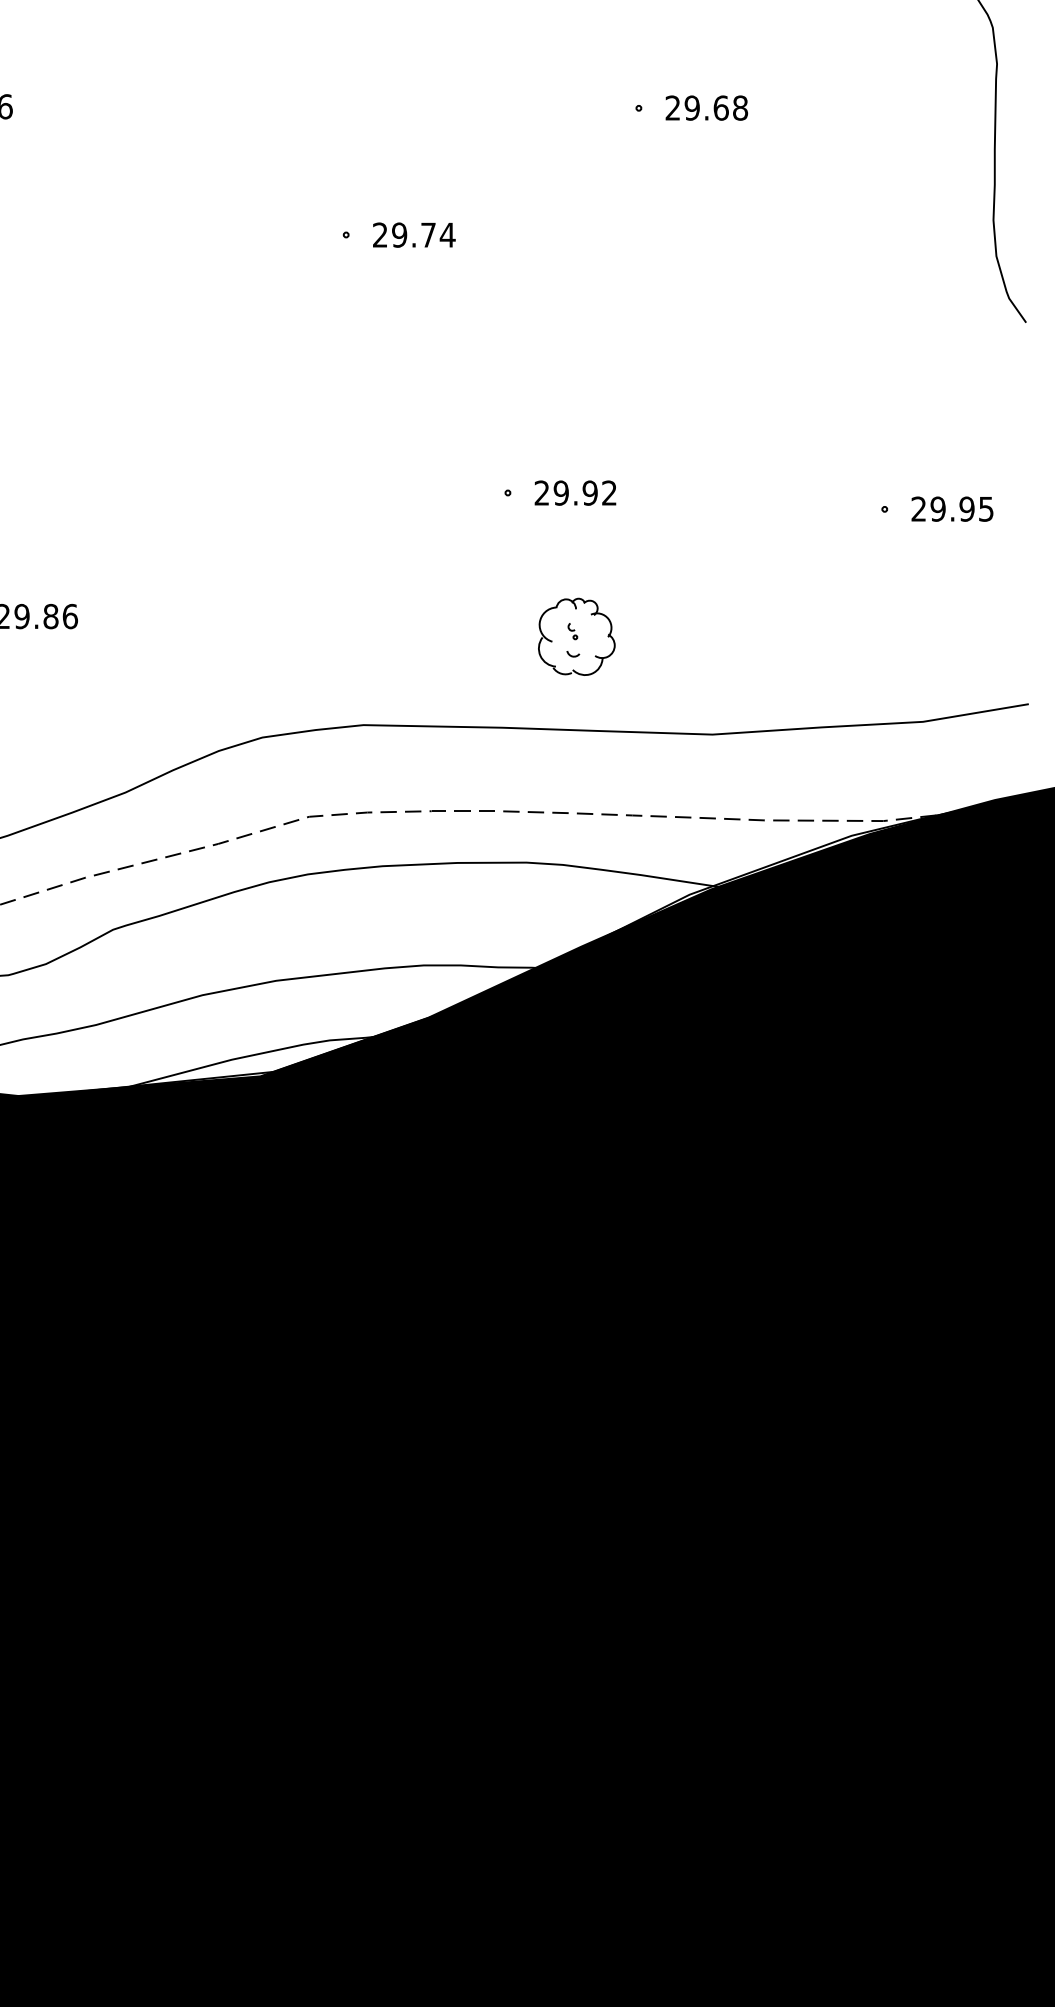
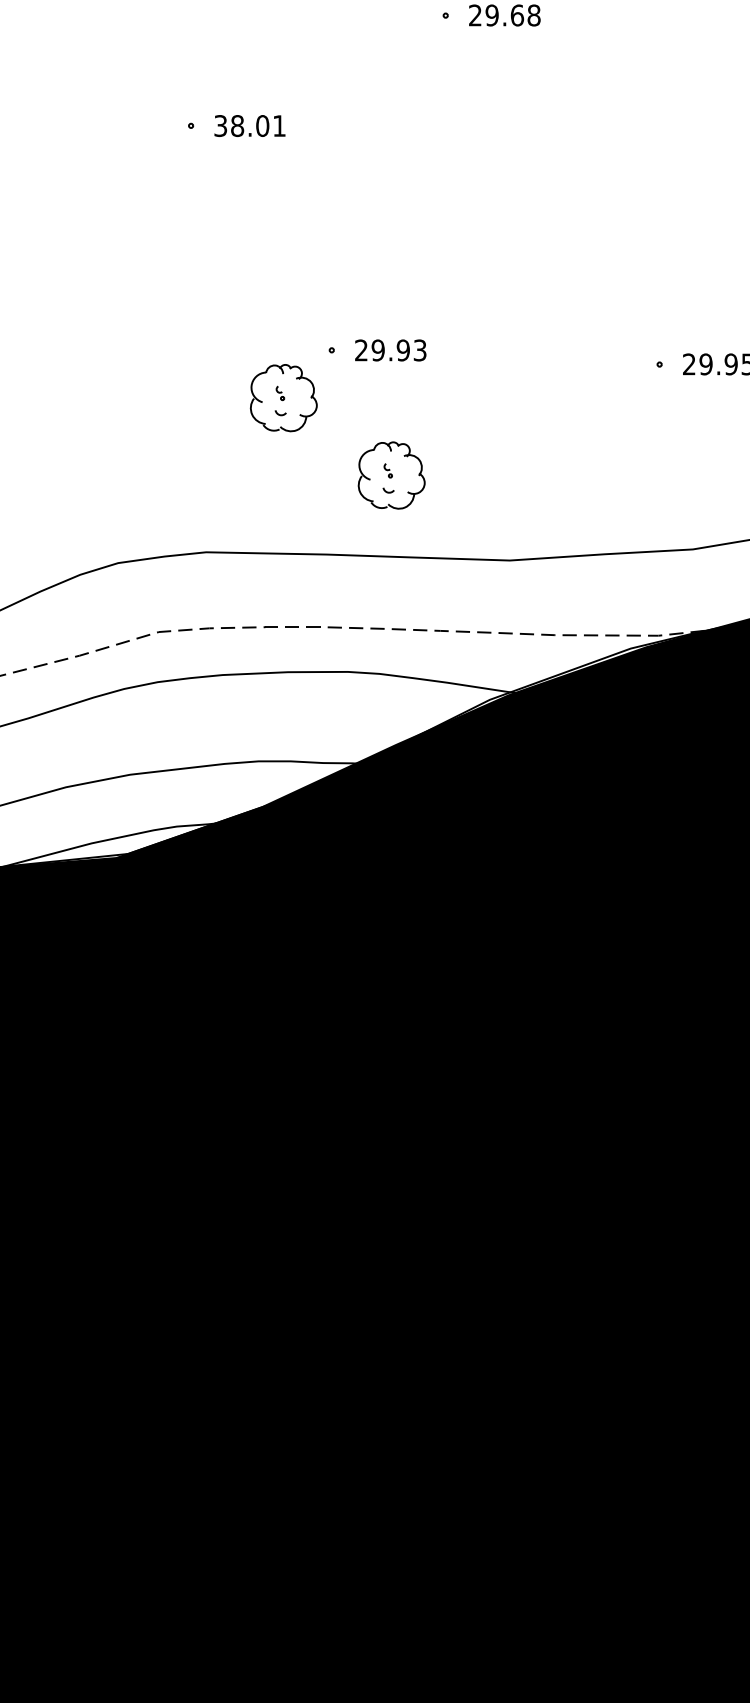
text: (414, 234) -> (250, 125), 29.74 -> 38.01
text: (609, 492) -> (420, 349), 29.92 -> 29.93
part: (452, 547) -> (283, 397), added

